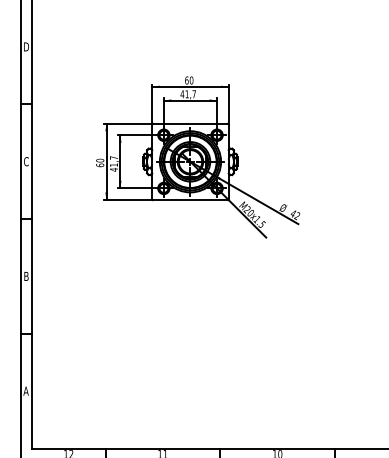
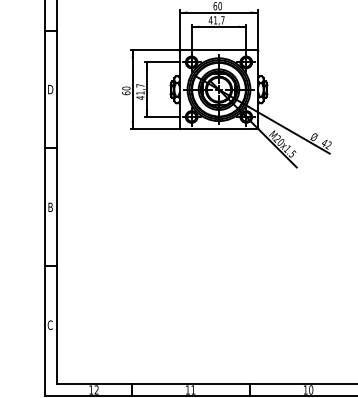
text: (26, 161) -> (50, 89), C -> D
text: (25, 390) -> (49, 324), A -> C

